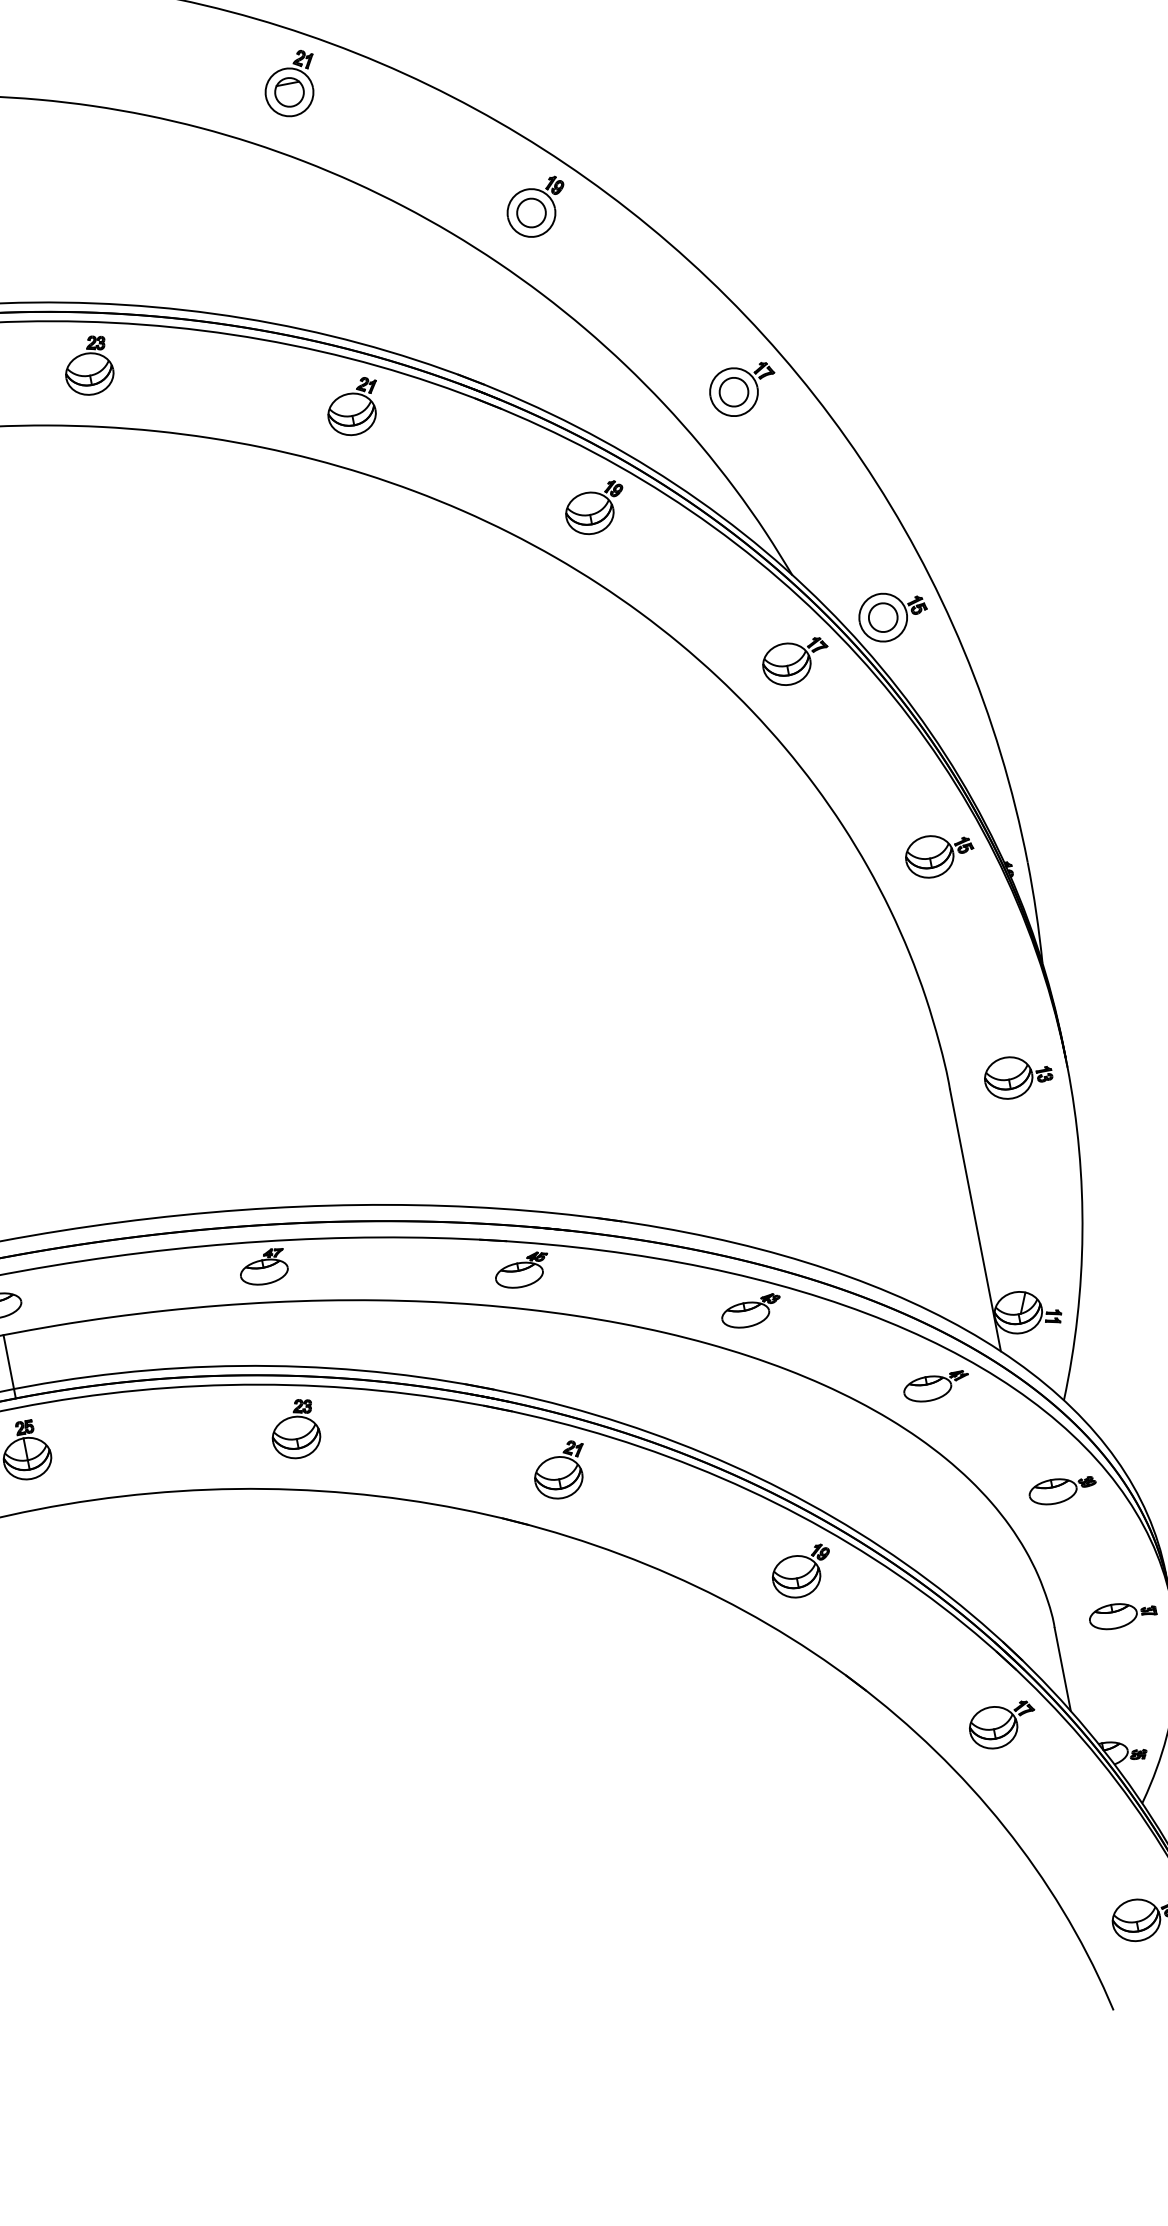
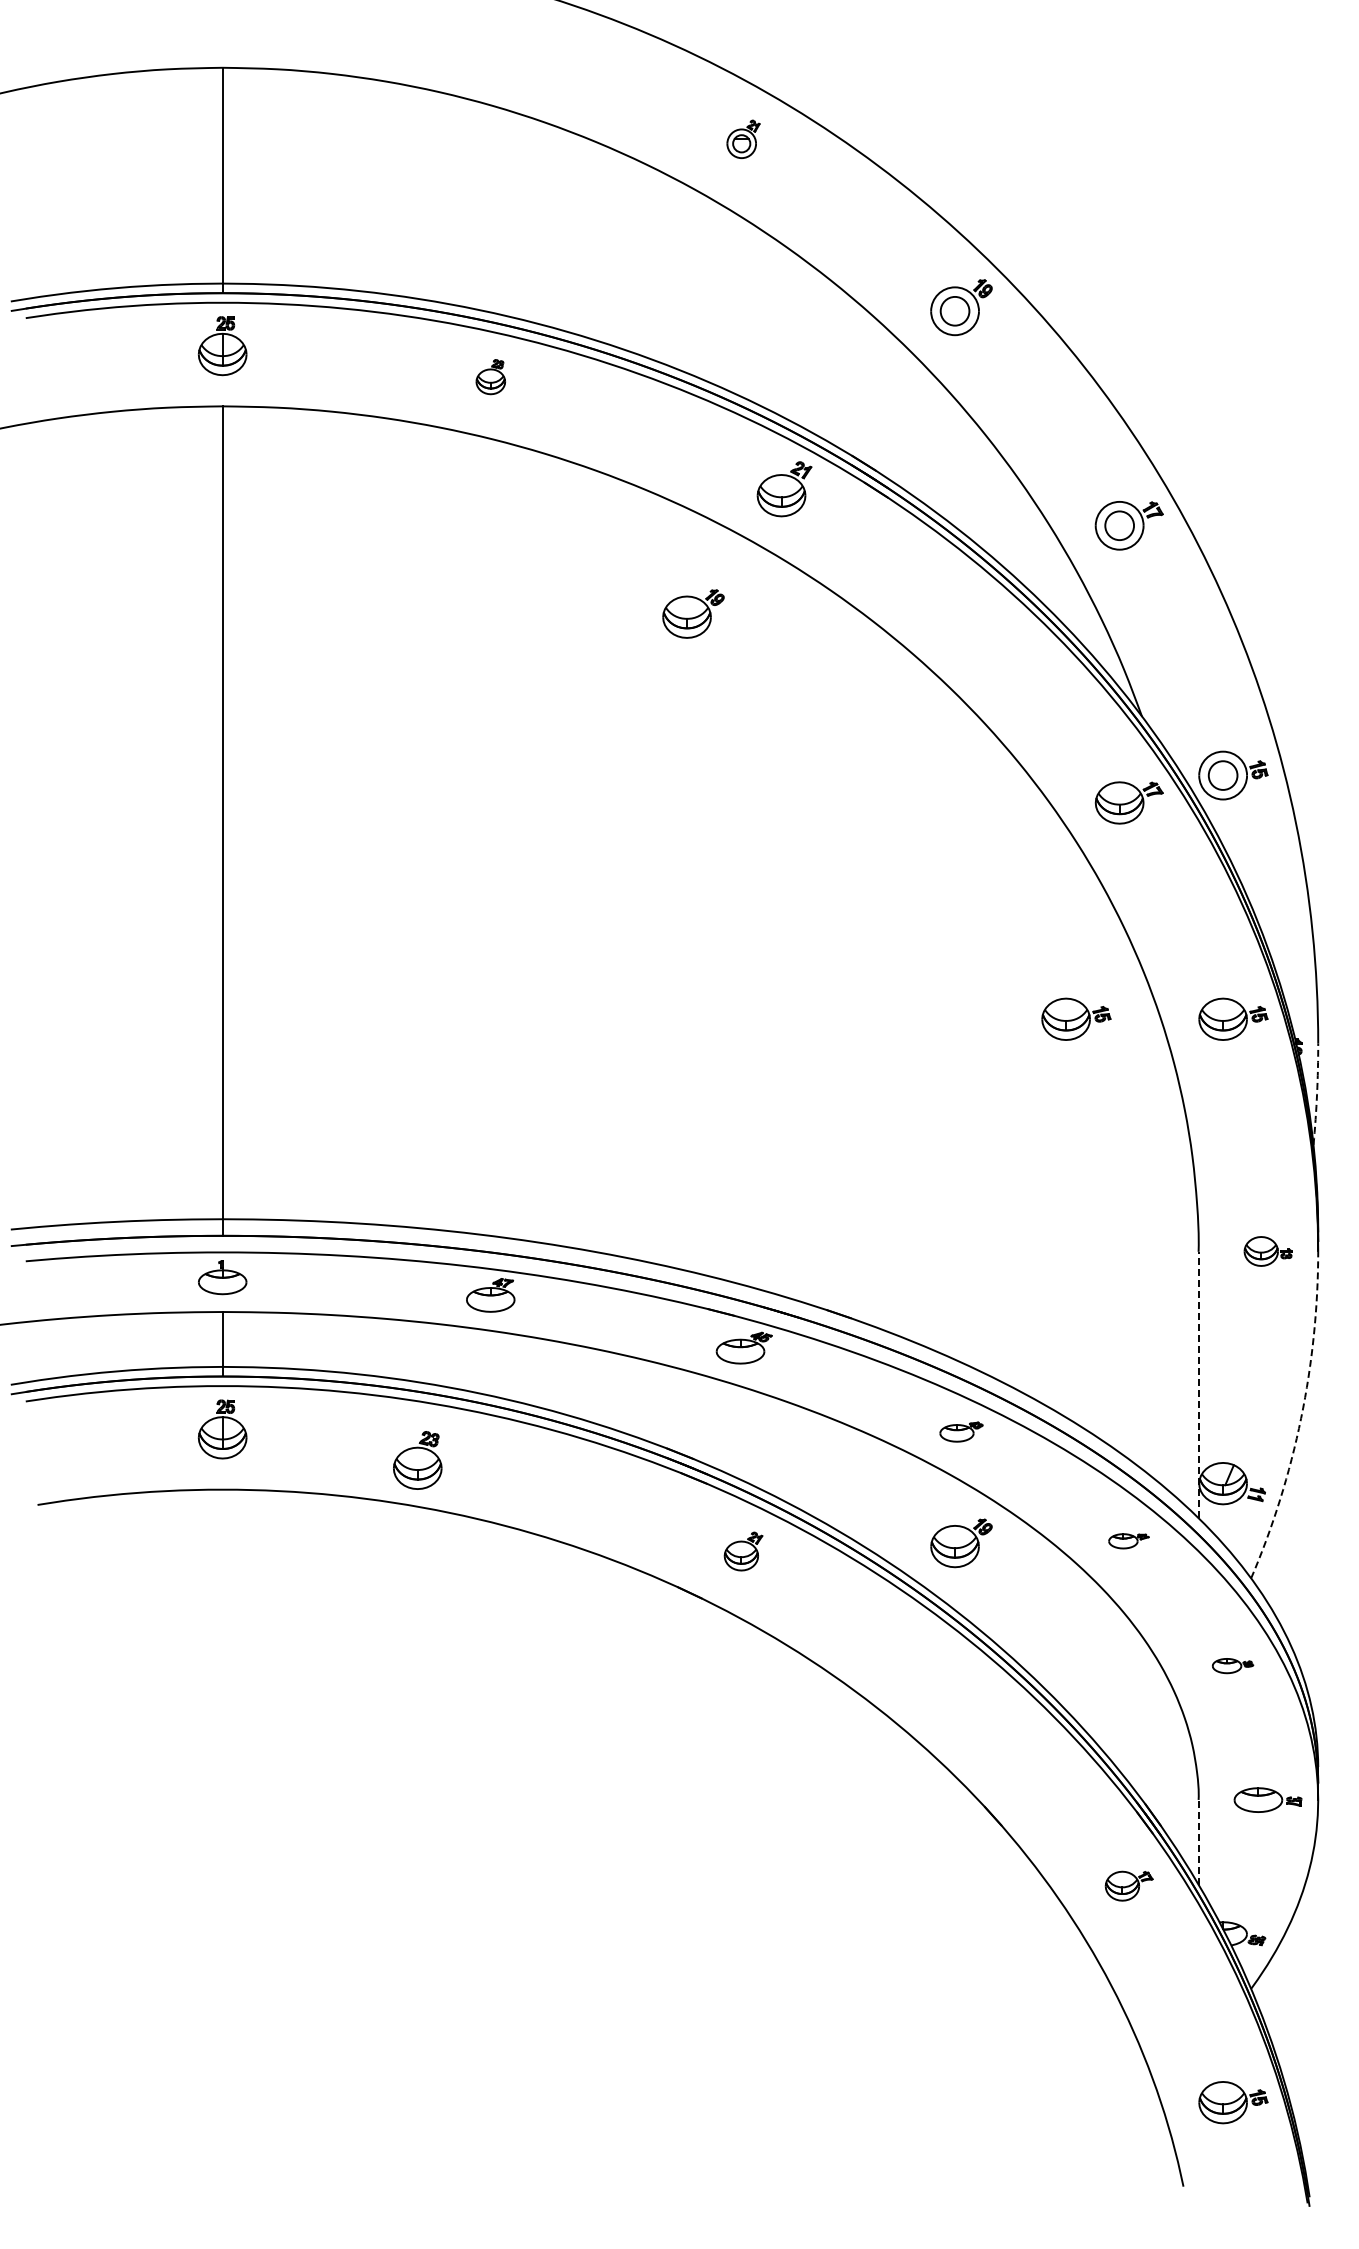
part: (291, 84) -> (743, 139), size x0.6
part: (87, 365) -> (490, 376), size x0.6
part: (353, 407) -> (784, 489), moved
part: (595, 508) -> (693, 613), moved
part: (785, 884) -> (1076, 1018), added
arc: (1036, 912) -> (1317, 1094), solid -> dashed
part: (1017, 1076) -> (1267, 1251), size x0.7
line: (975, 1220) -> (1198, 1384), solid -> dashed
arc: (1082, 1233) -> (1301, 1418), solid -> dashed
part: (751, 1311) -> (961, 1431), size x0.7
part: (936, 1387) -> (1128, 1541), size x0.6
part: (294, 1429) -> (417, 1460), moved
part: (560, 1470) -> (743, 1551), size x0.7
part: (1062, 1489) -> (1232, 1665), size x0.6
part: (802, 1572) -> (961, 1543), moved
line: (1062, 1668) -> (1198, 1841), solid -> dashed
part: (1002, 1725) -> (1128, 1885), size x0.7

